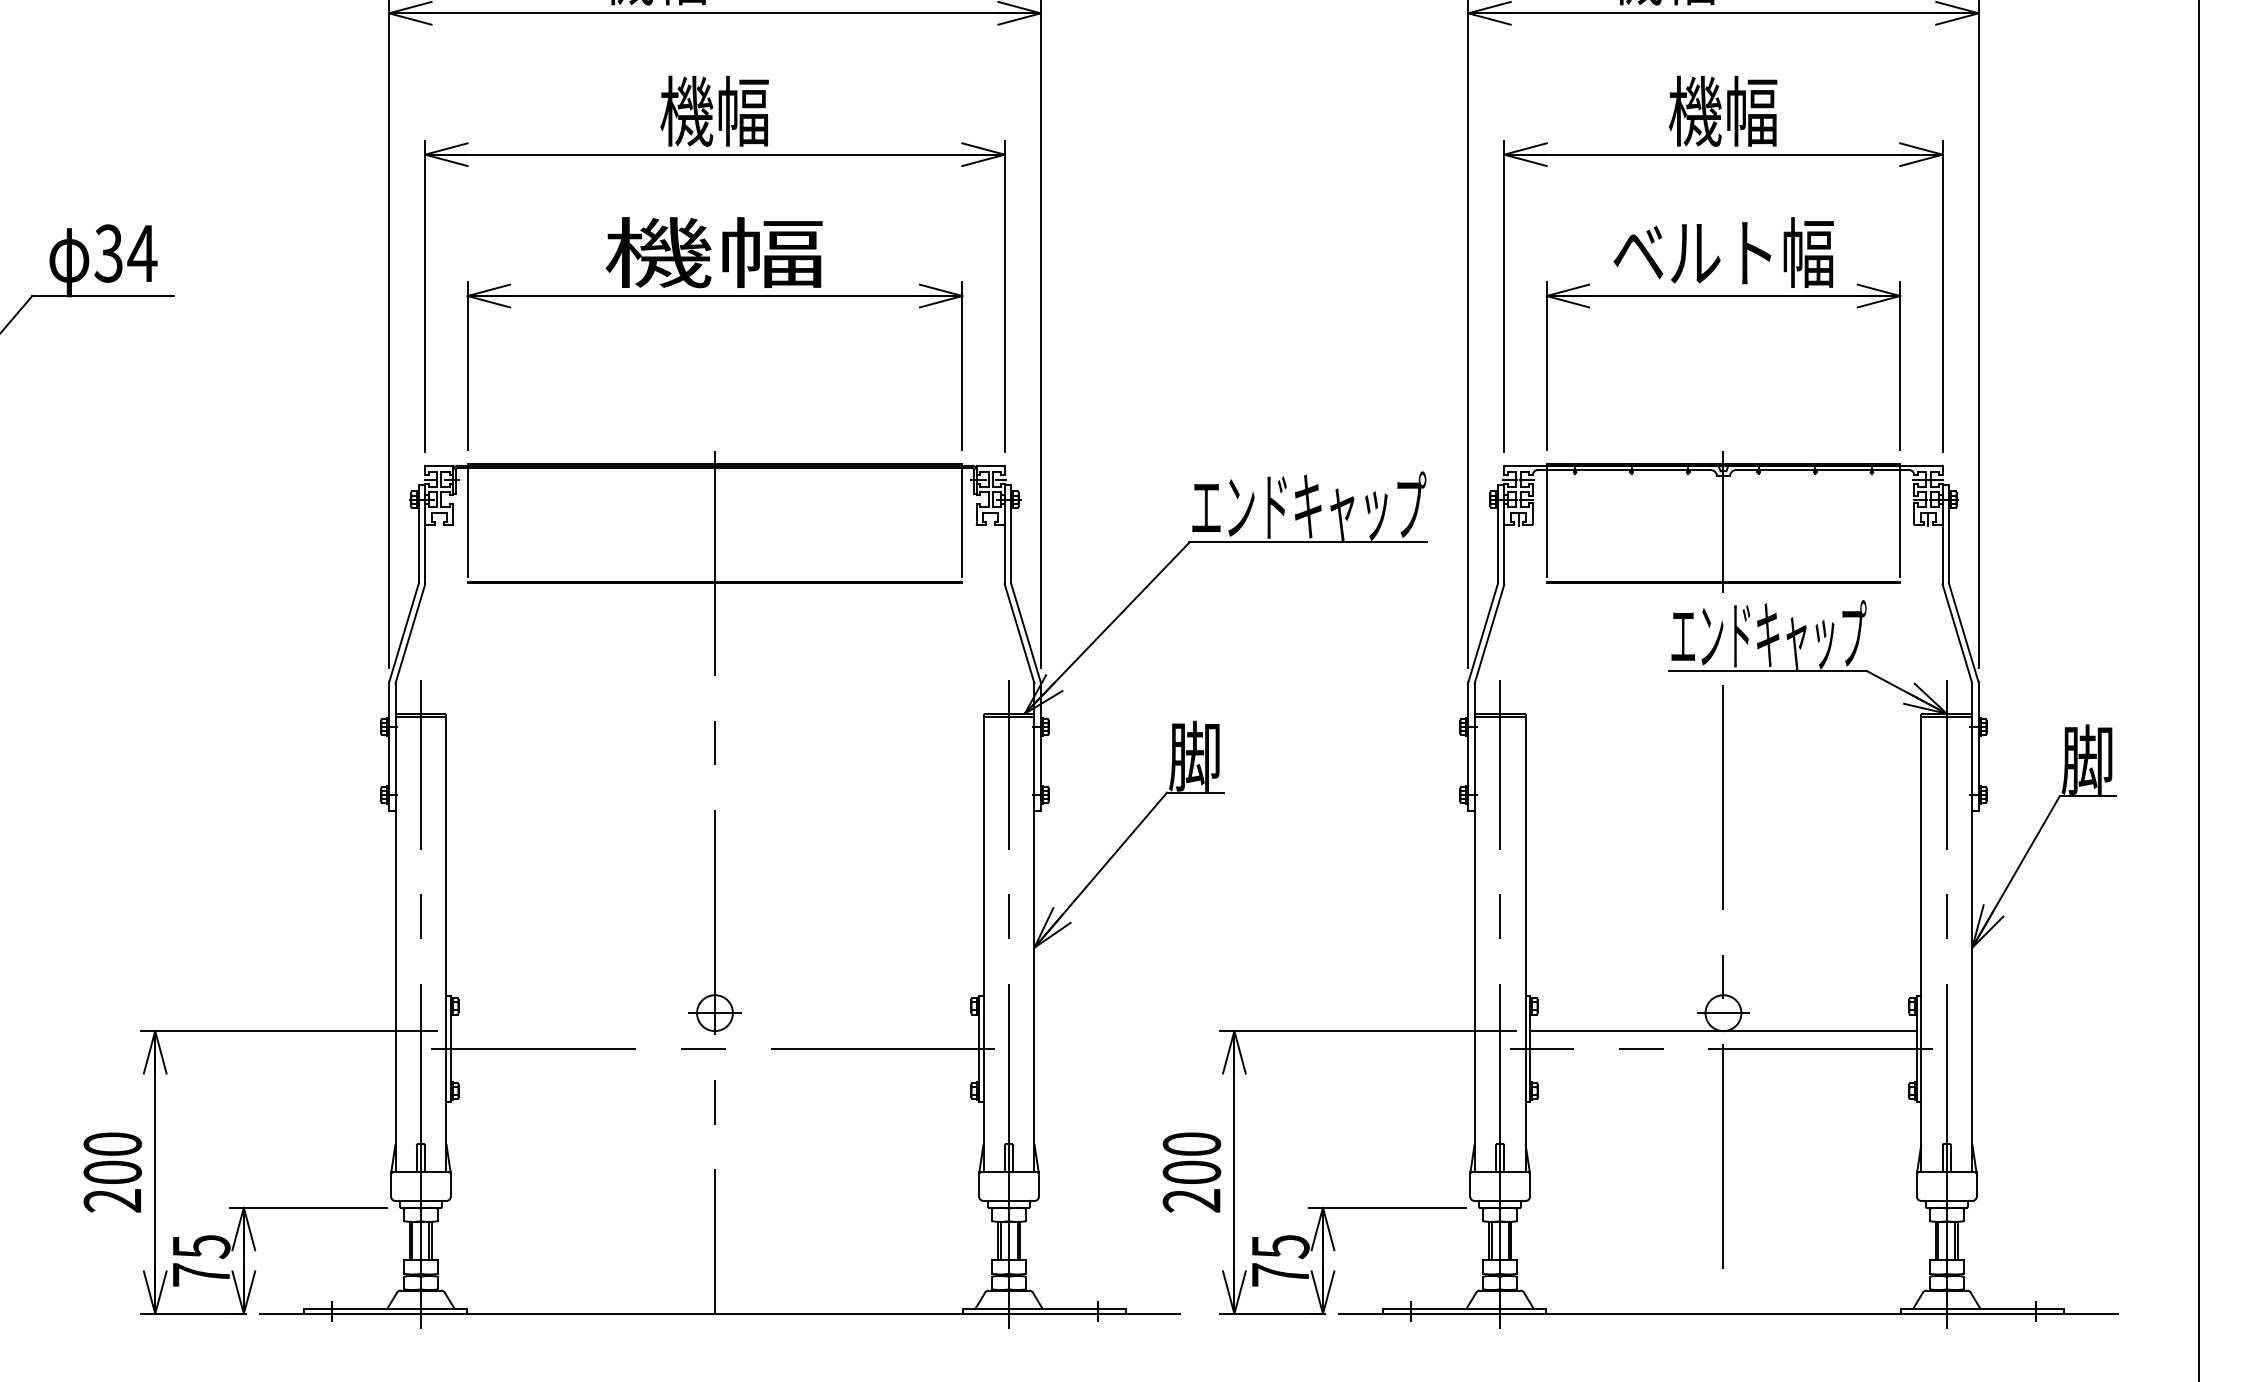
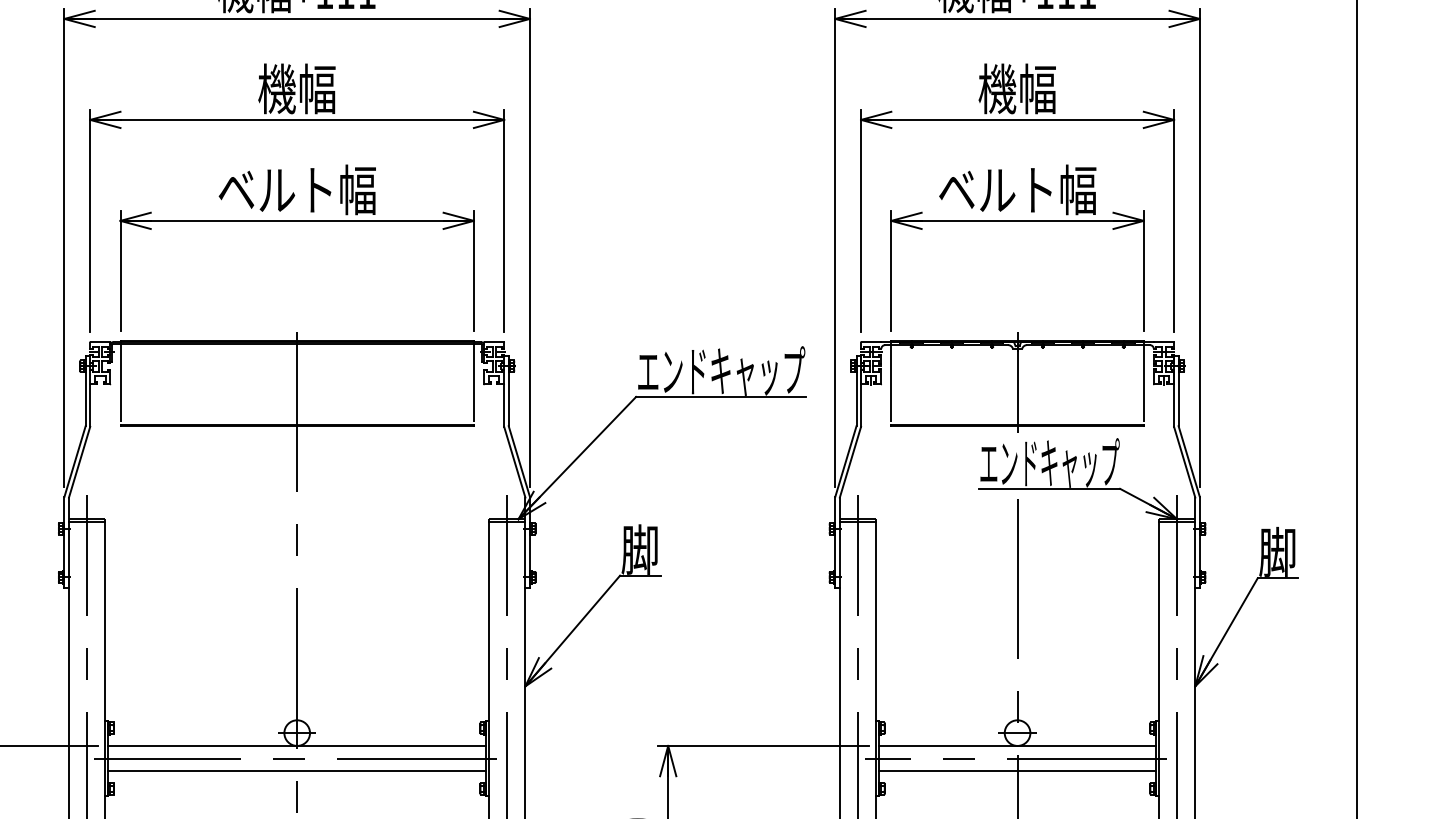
text: (715, 252) -> (297, 189), 機幅 -> ベルト幅
line: (714, 1031) -> (296, 746), added
line: (714, 1066) -> (296, 771), added
line: (1723, 1066) -> (1017, 771), added

